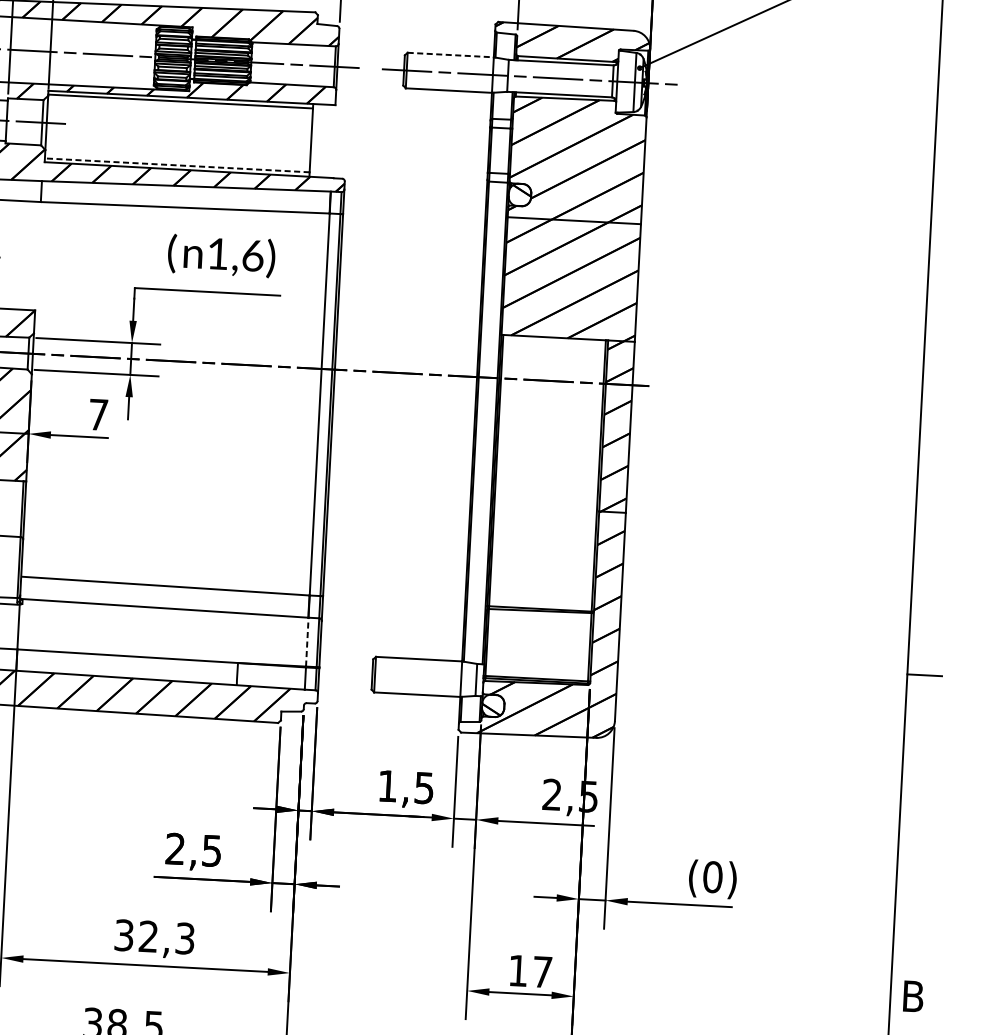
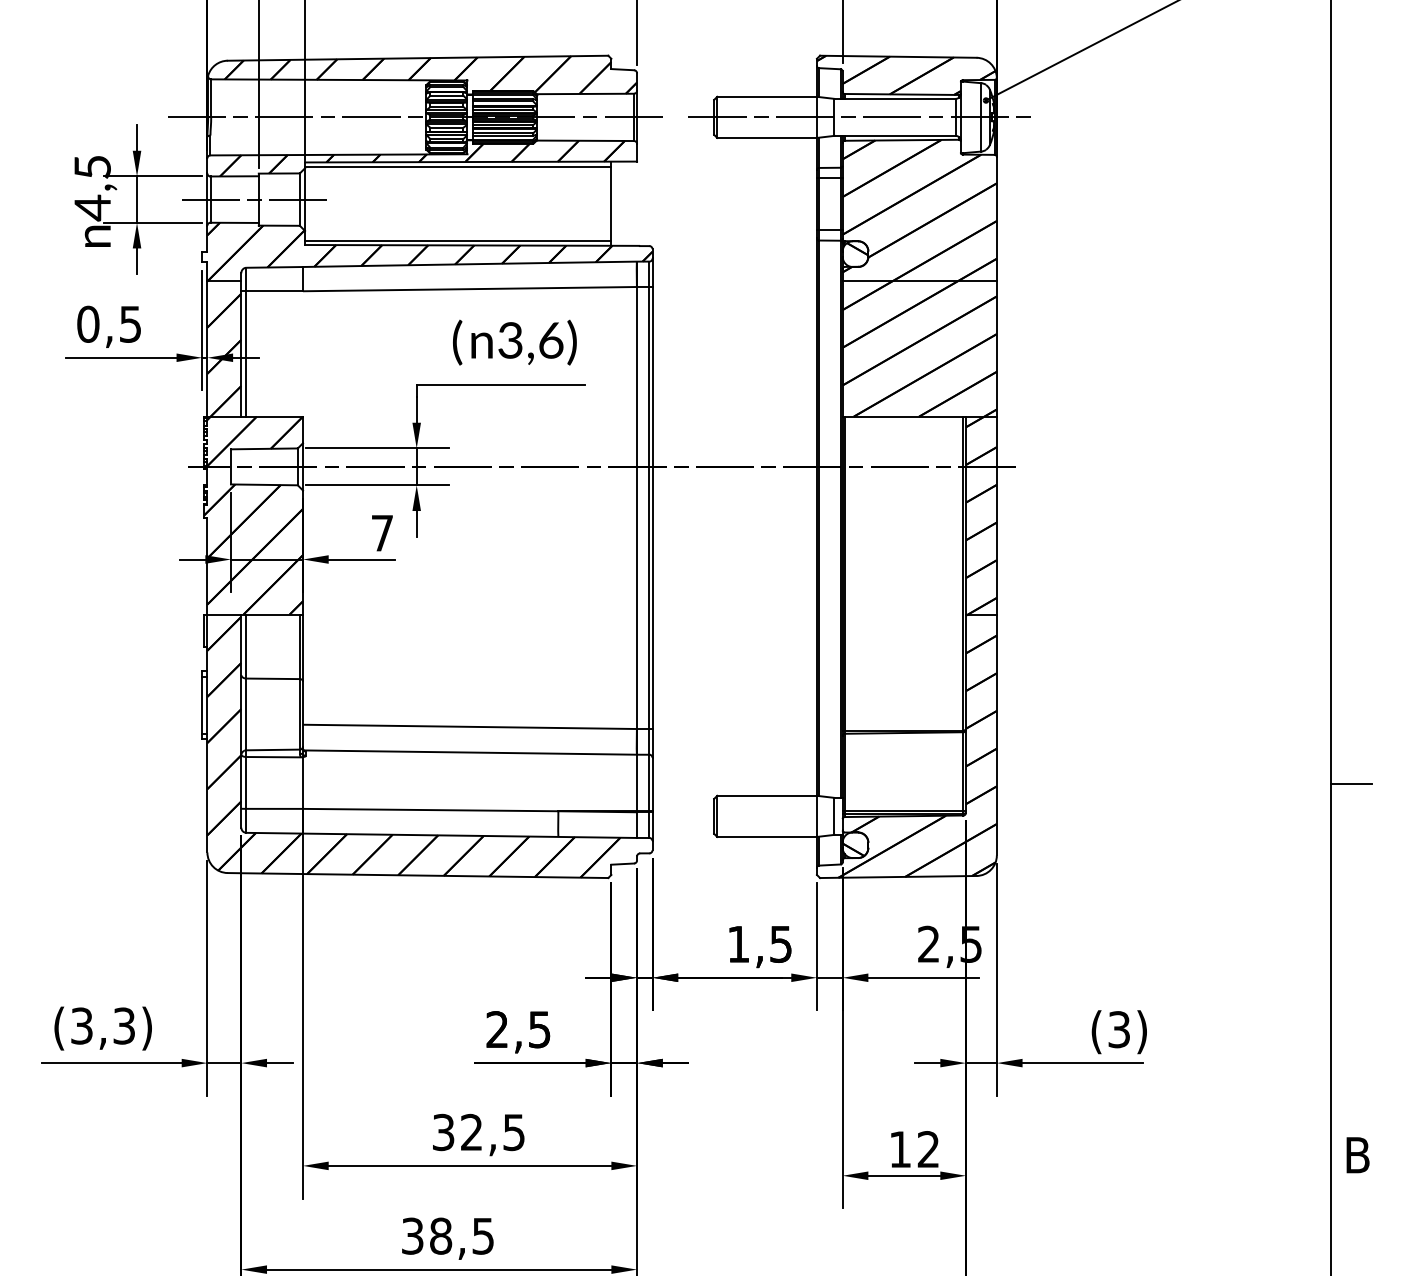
line: (451, 54) -> (767, 96), dashed -> solid
line: (176, 165) -> (457, 240), dashed -> solid
text: (217, 254) -> (510, 340), 1,6) -> 3,6)
line: (307, 641) -> (637, 782), dashed -> solid
text: (713, 877) -> (1119, 1029), (0) -> (3)
text: (185, 937) -> (514, 1131), 32,3 -> 32,5
text: (541, 972) -> (927, 1149), 17 -> 12

